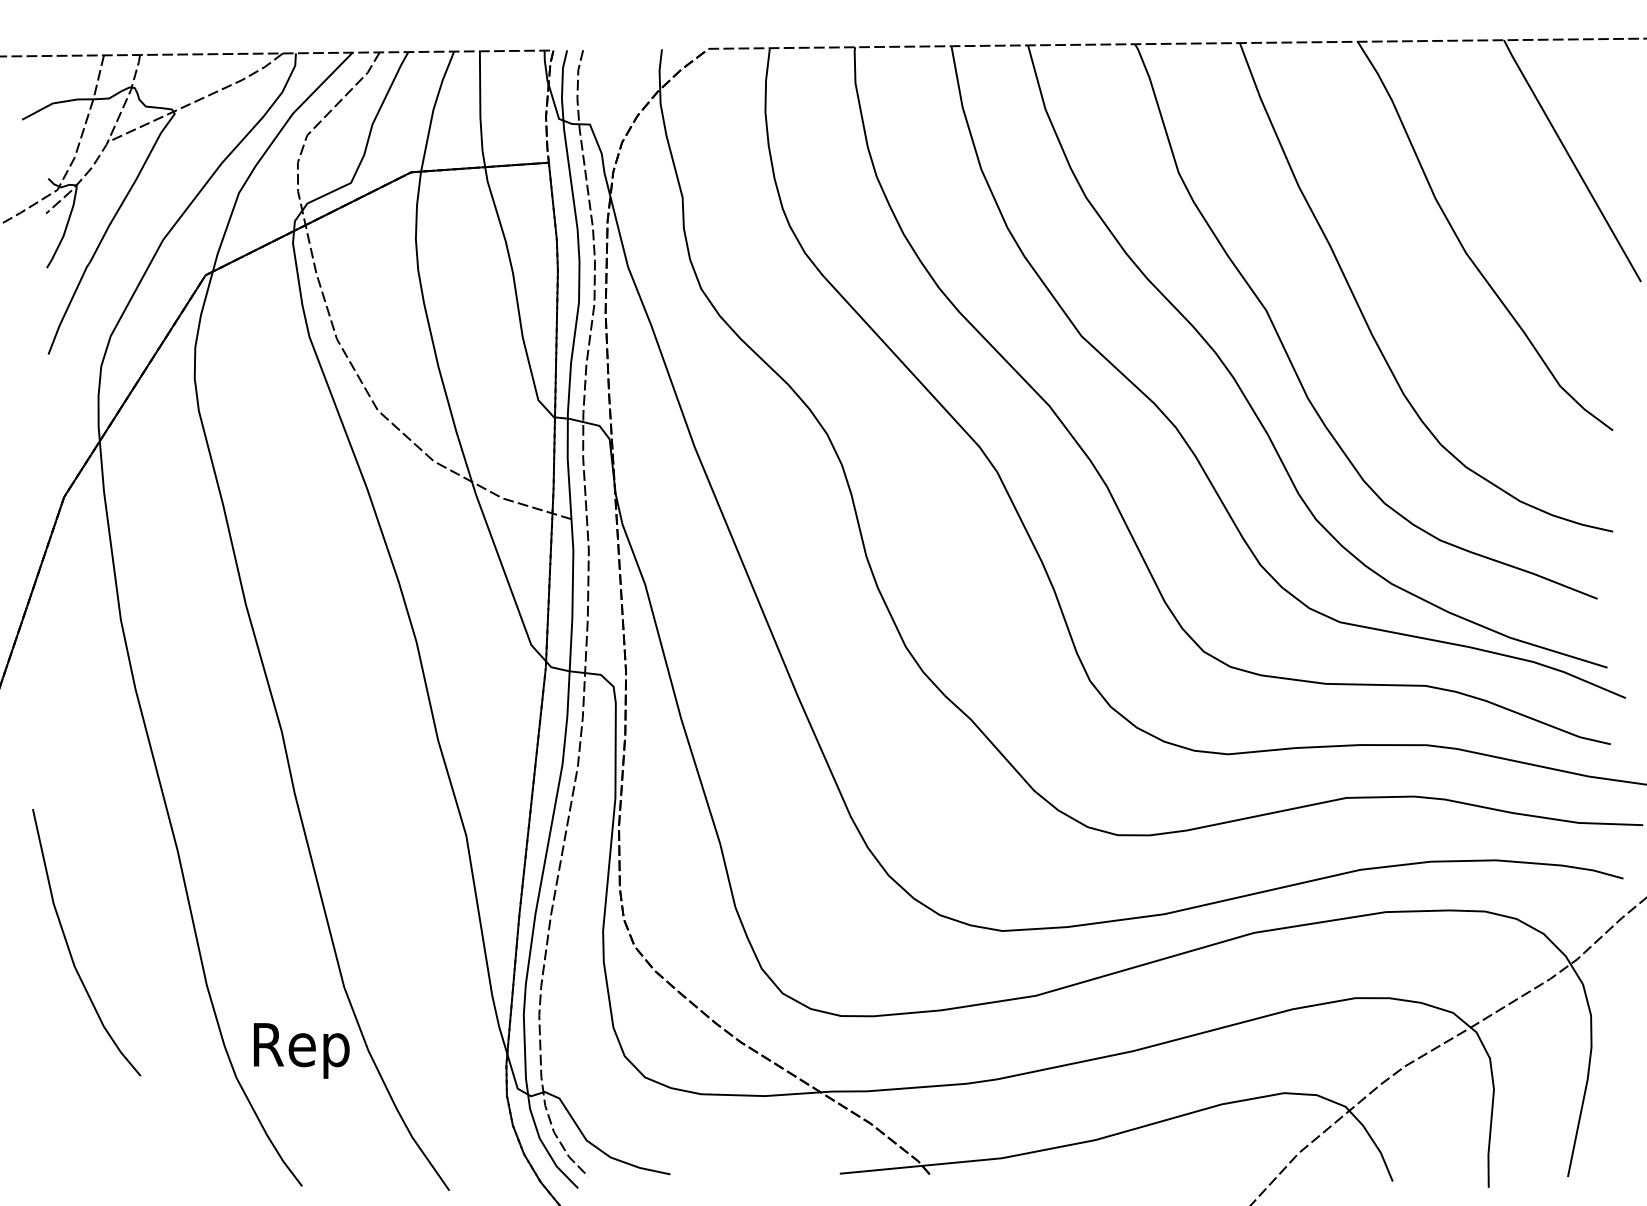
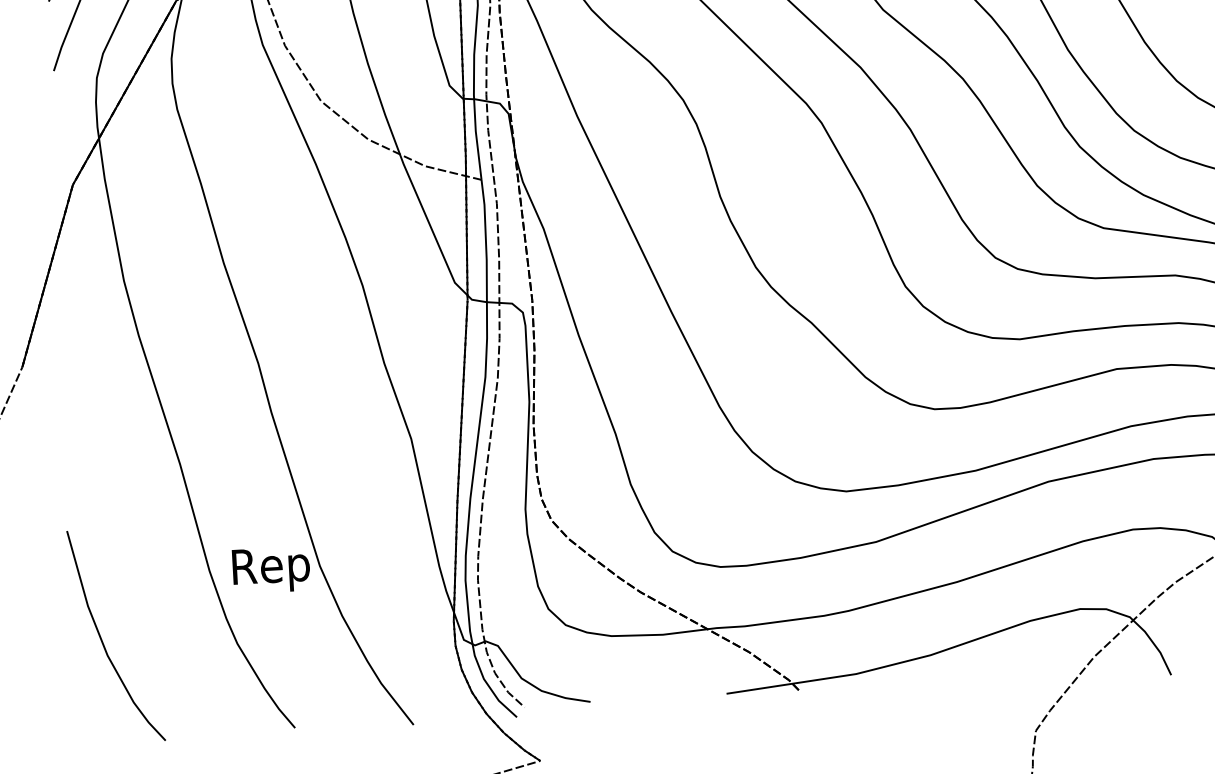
curve: (69, 947) -> (102, 640), moved
text: (301, 1050) -> (271, 569), moved

